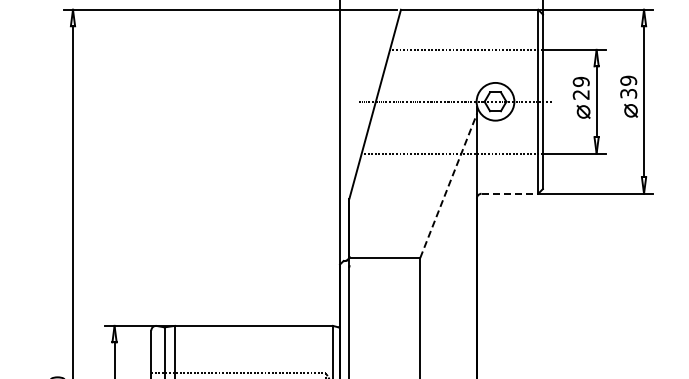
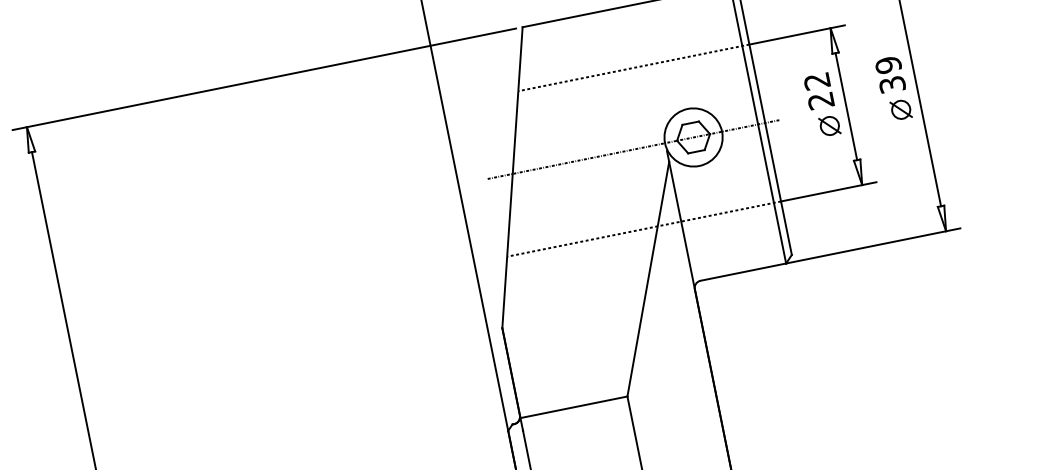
text: (580, 81) -> (815, 80), 29 -> 22
line: (448, 185) -> (648, 278), dashed -> solid
line: (510, 193) -> (744, 271), dashed -> solid

